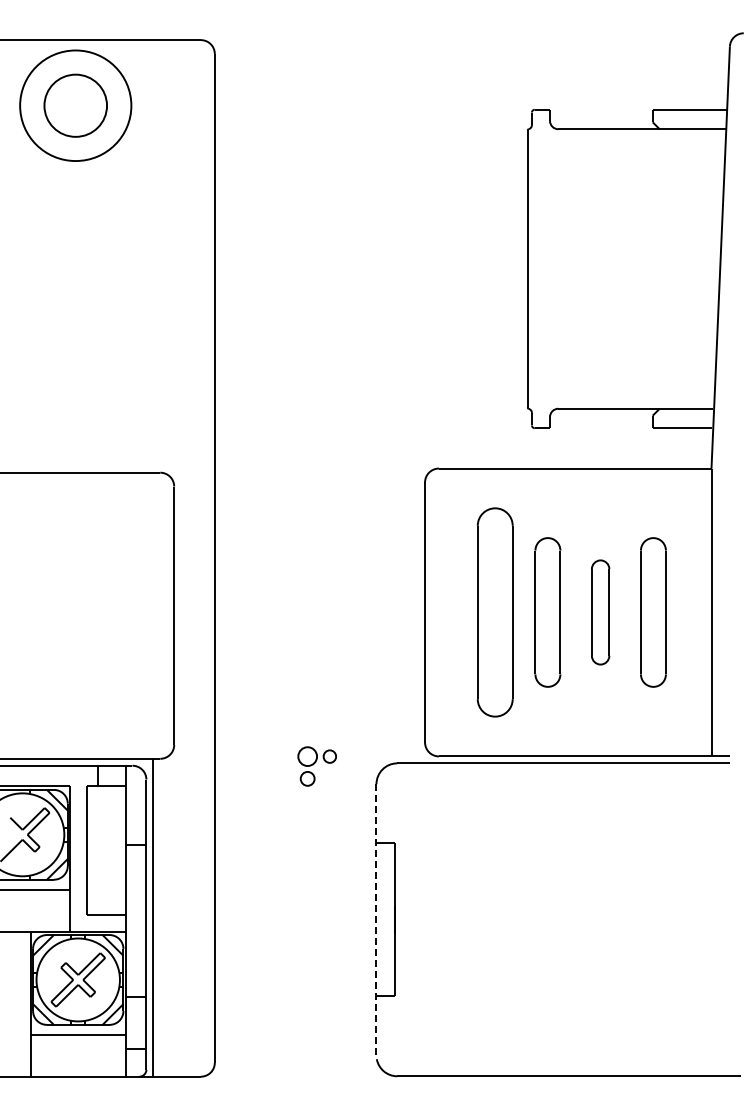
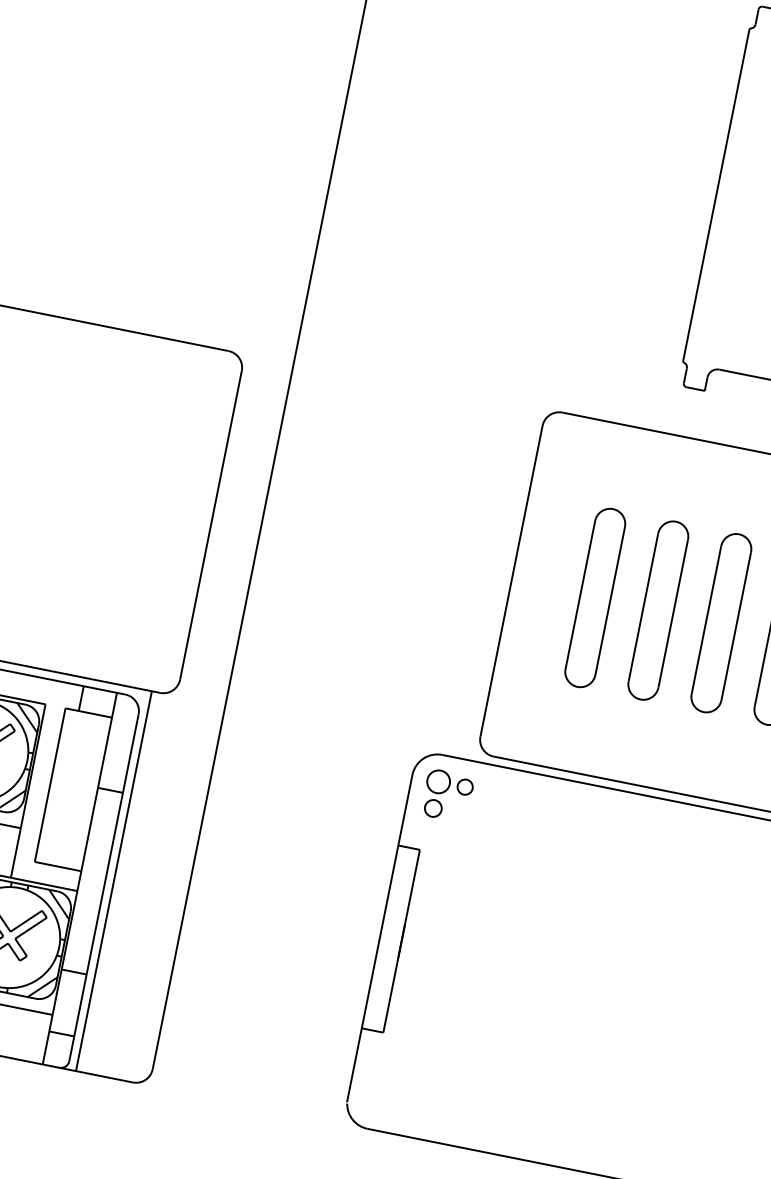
part: (494, 612) -> (594, 597), size x0.71
part: (600, 612) -> (721, 623), size x1.43
part: (316, 766) -> (446, 795), moved
line: (376, 921) -> (379, 938), dashed -> solid

